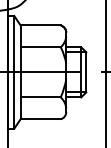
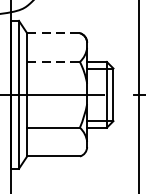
line: (41, 25) -> (54, 33), solid -> dashed
line: (41, 47) -> (54, 62), solid -> dashed

